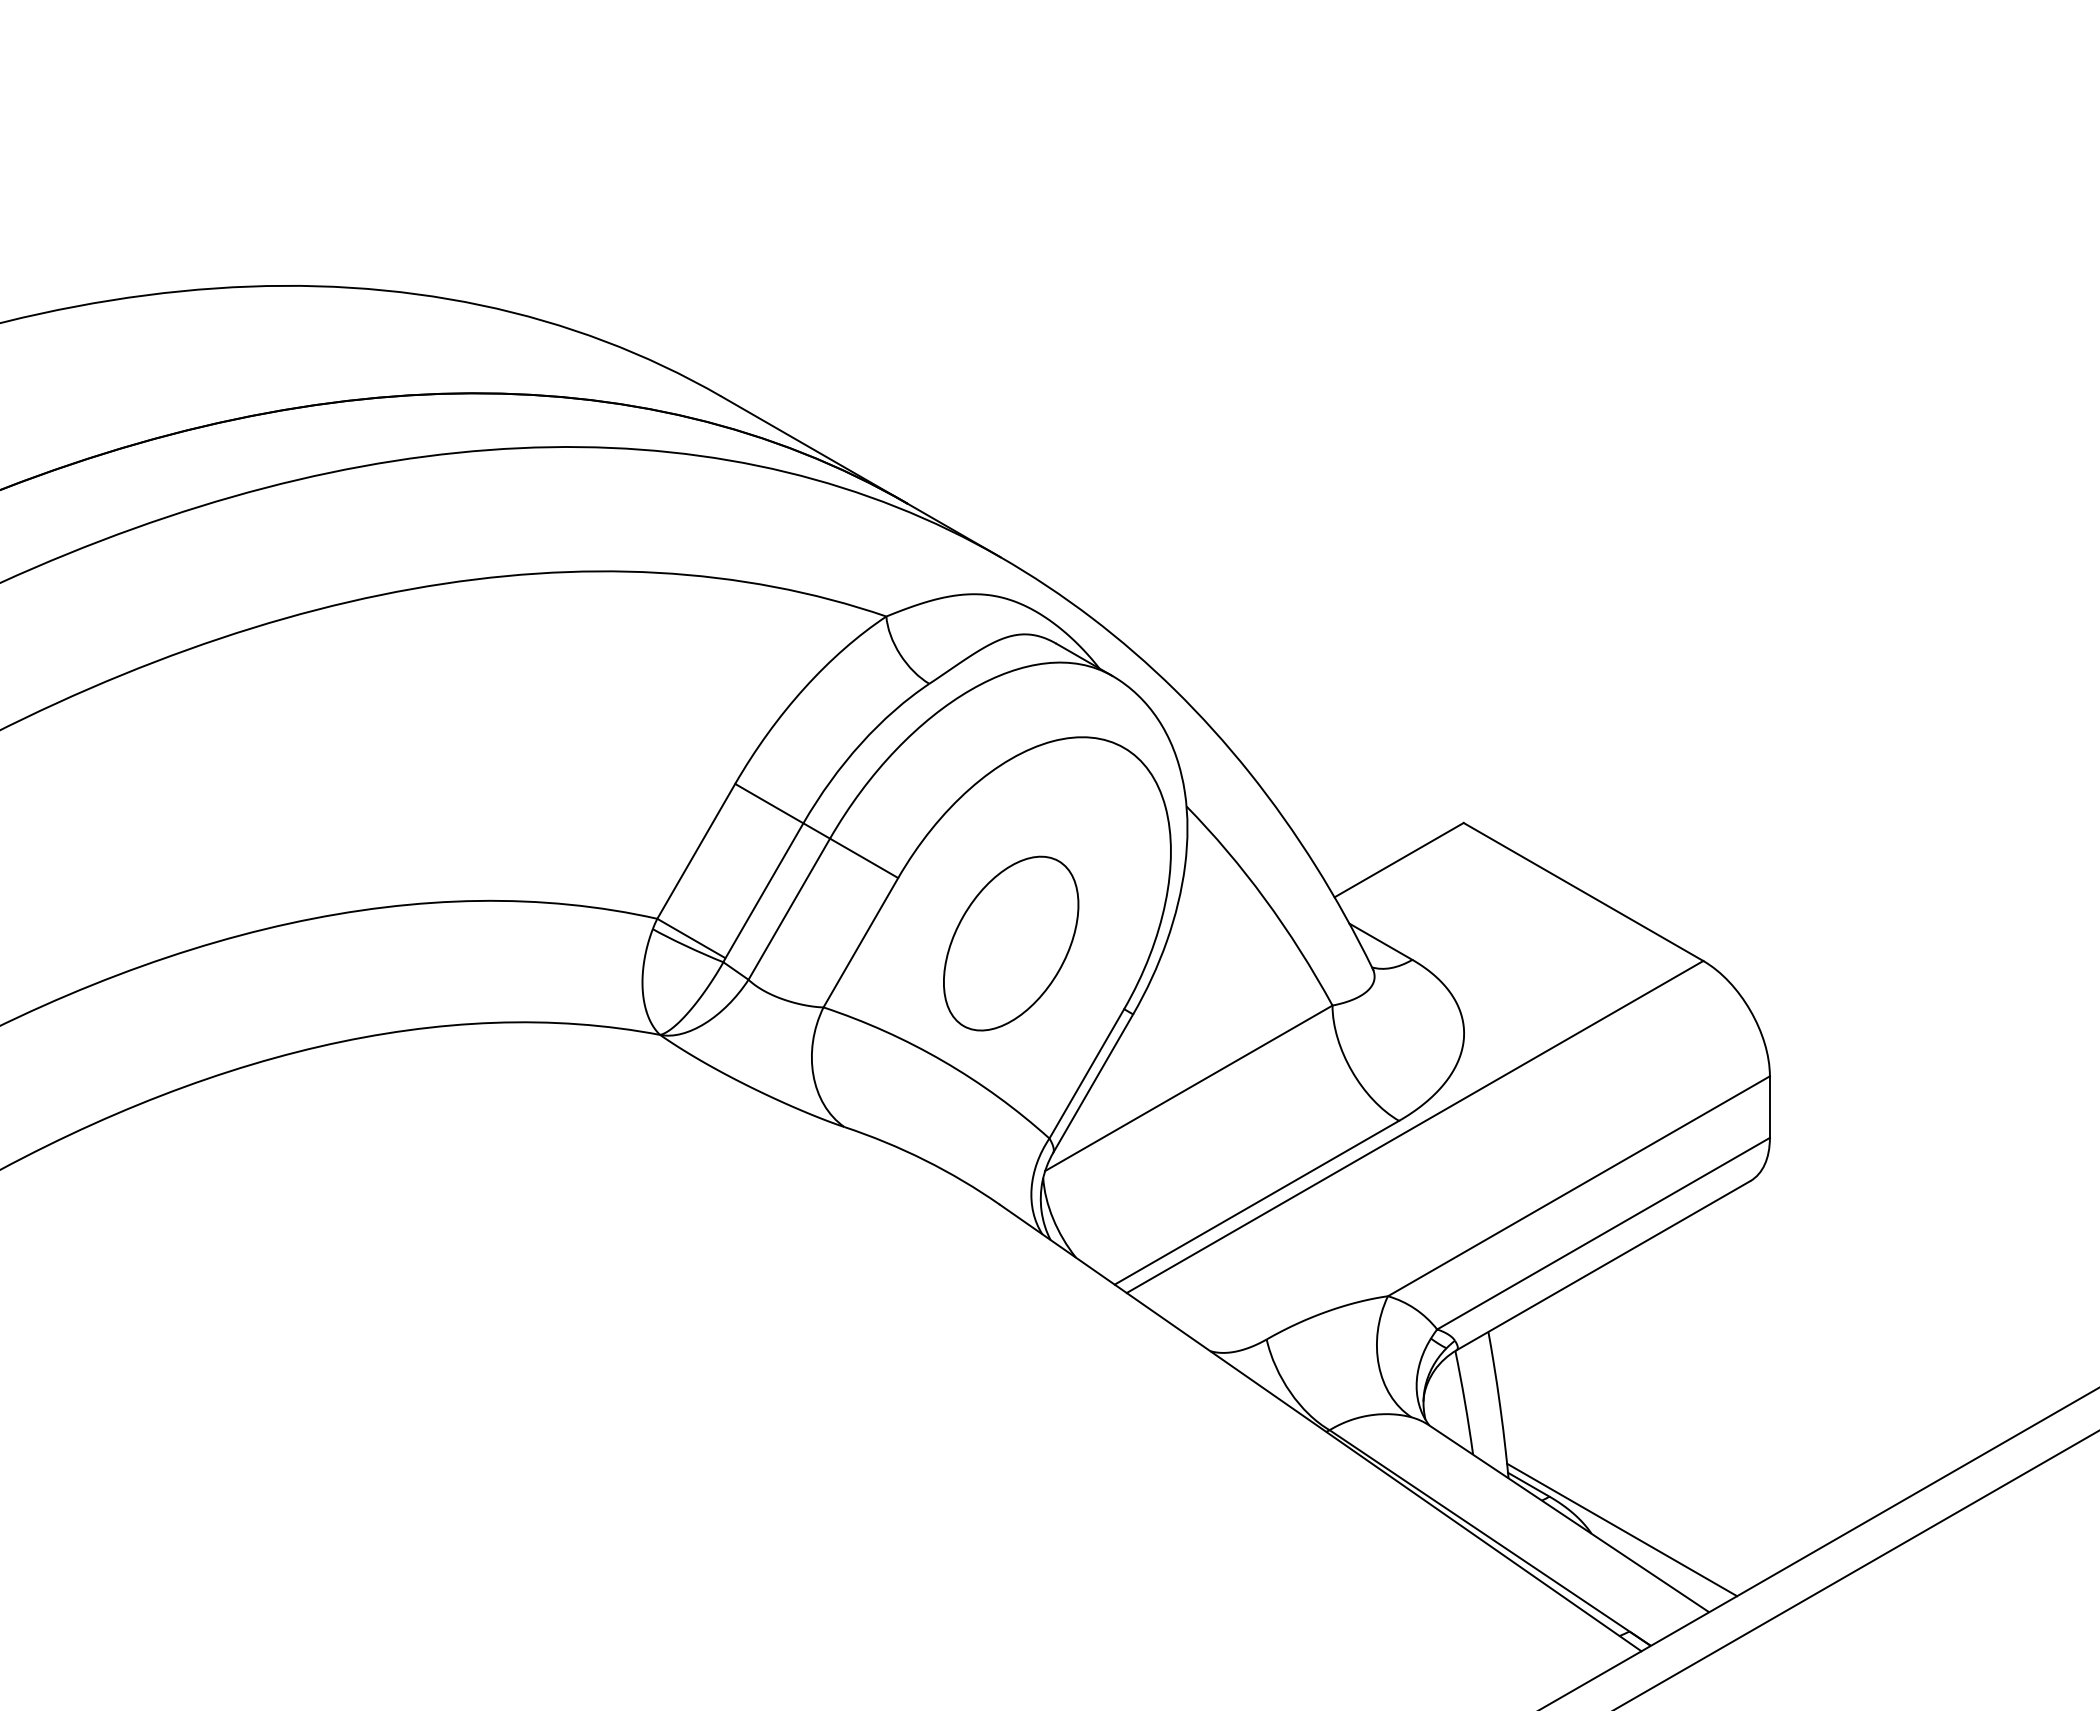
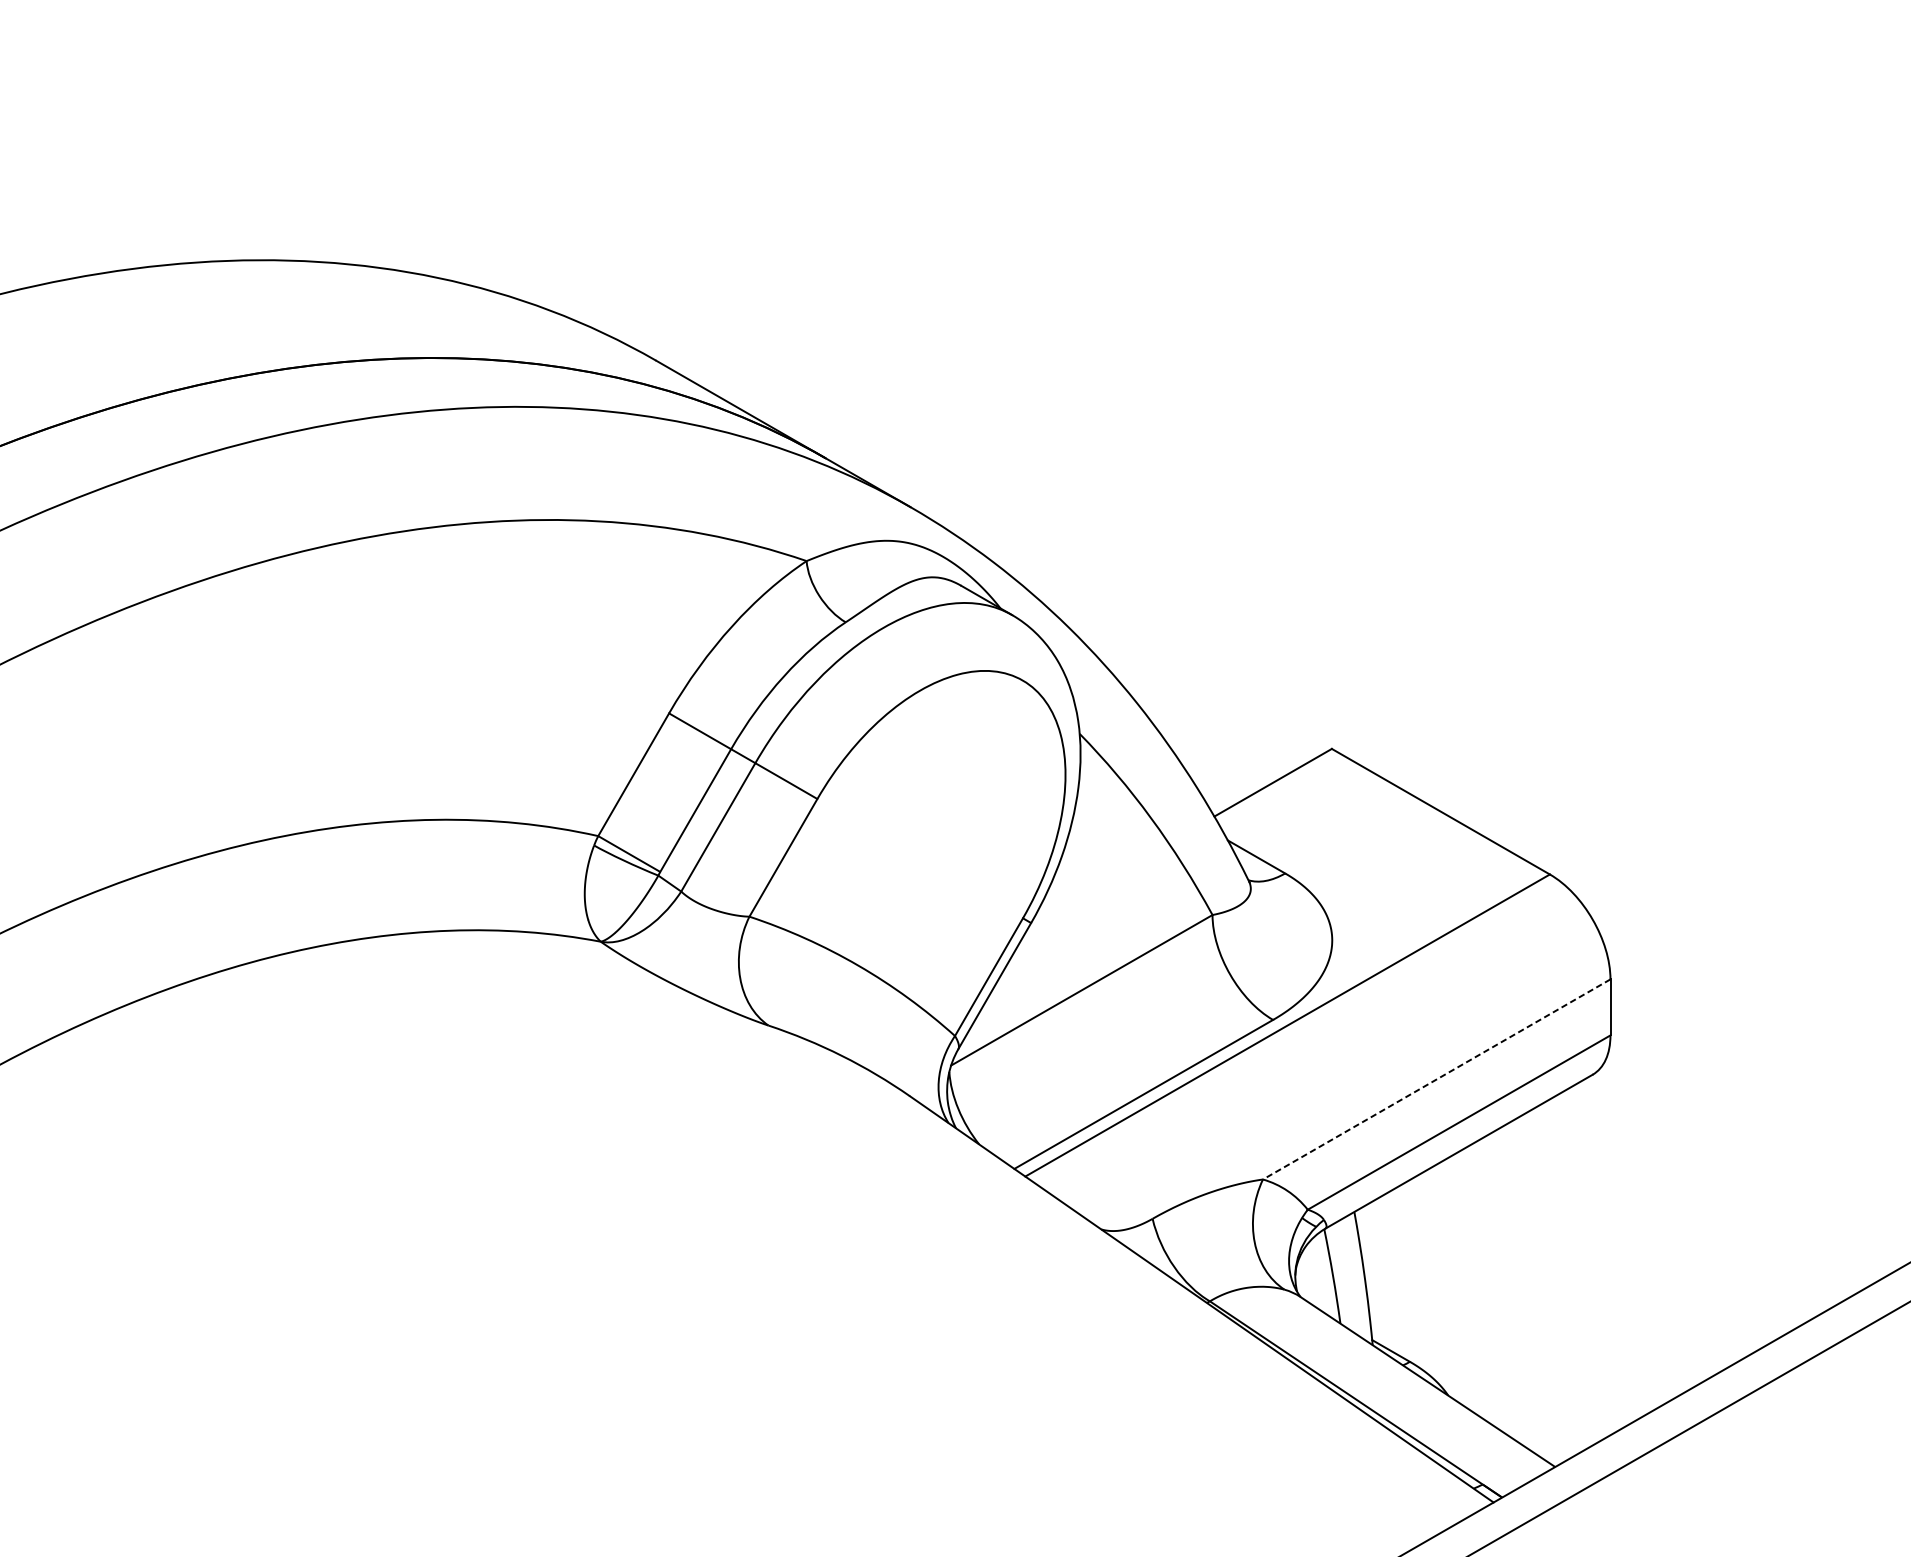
part: (1011, 943) -> (920, 858), removed
line: (1578, 1186) -> (1436, 1079), solid -> dashed
line: (1622, 1529) -> (1476, 1391), removed

